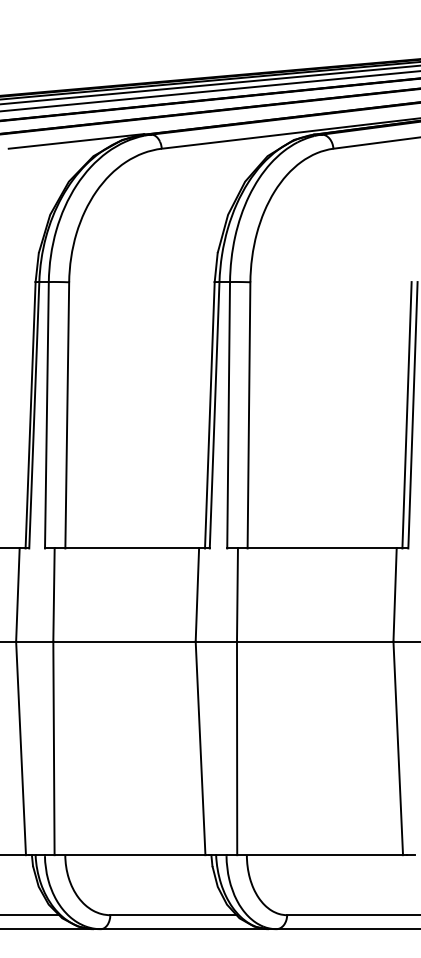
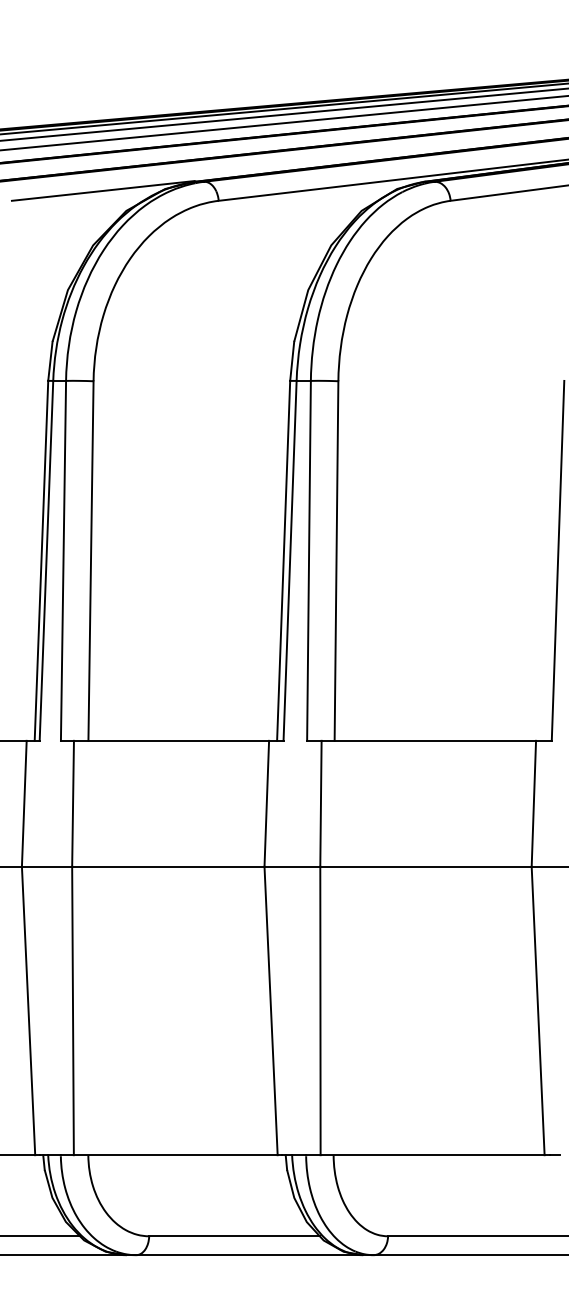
line: (406, 414) -> (549, 560), removed

